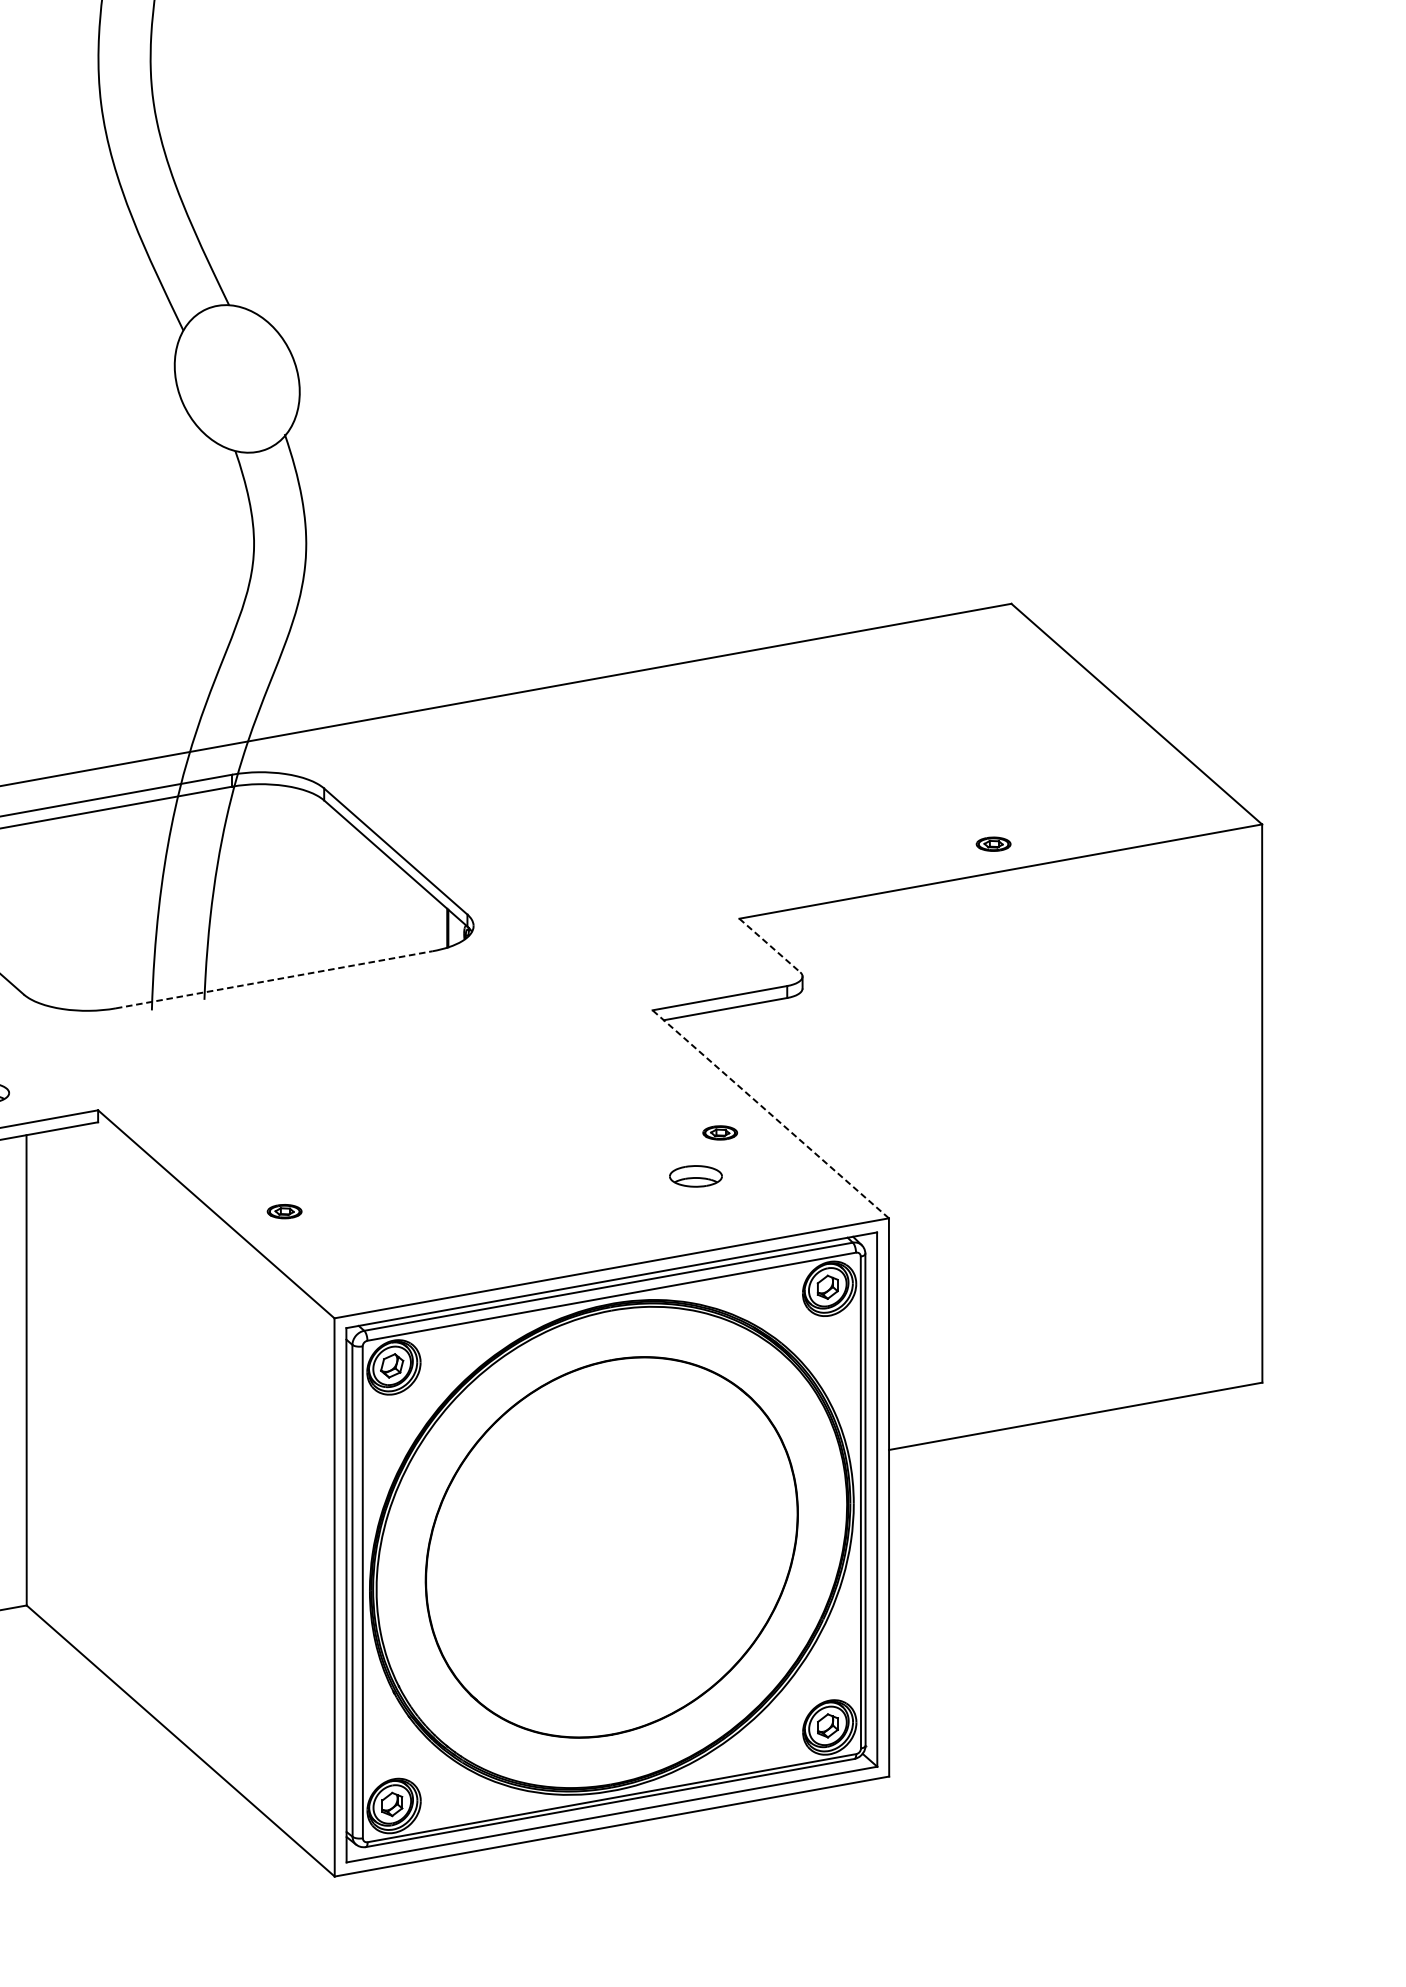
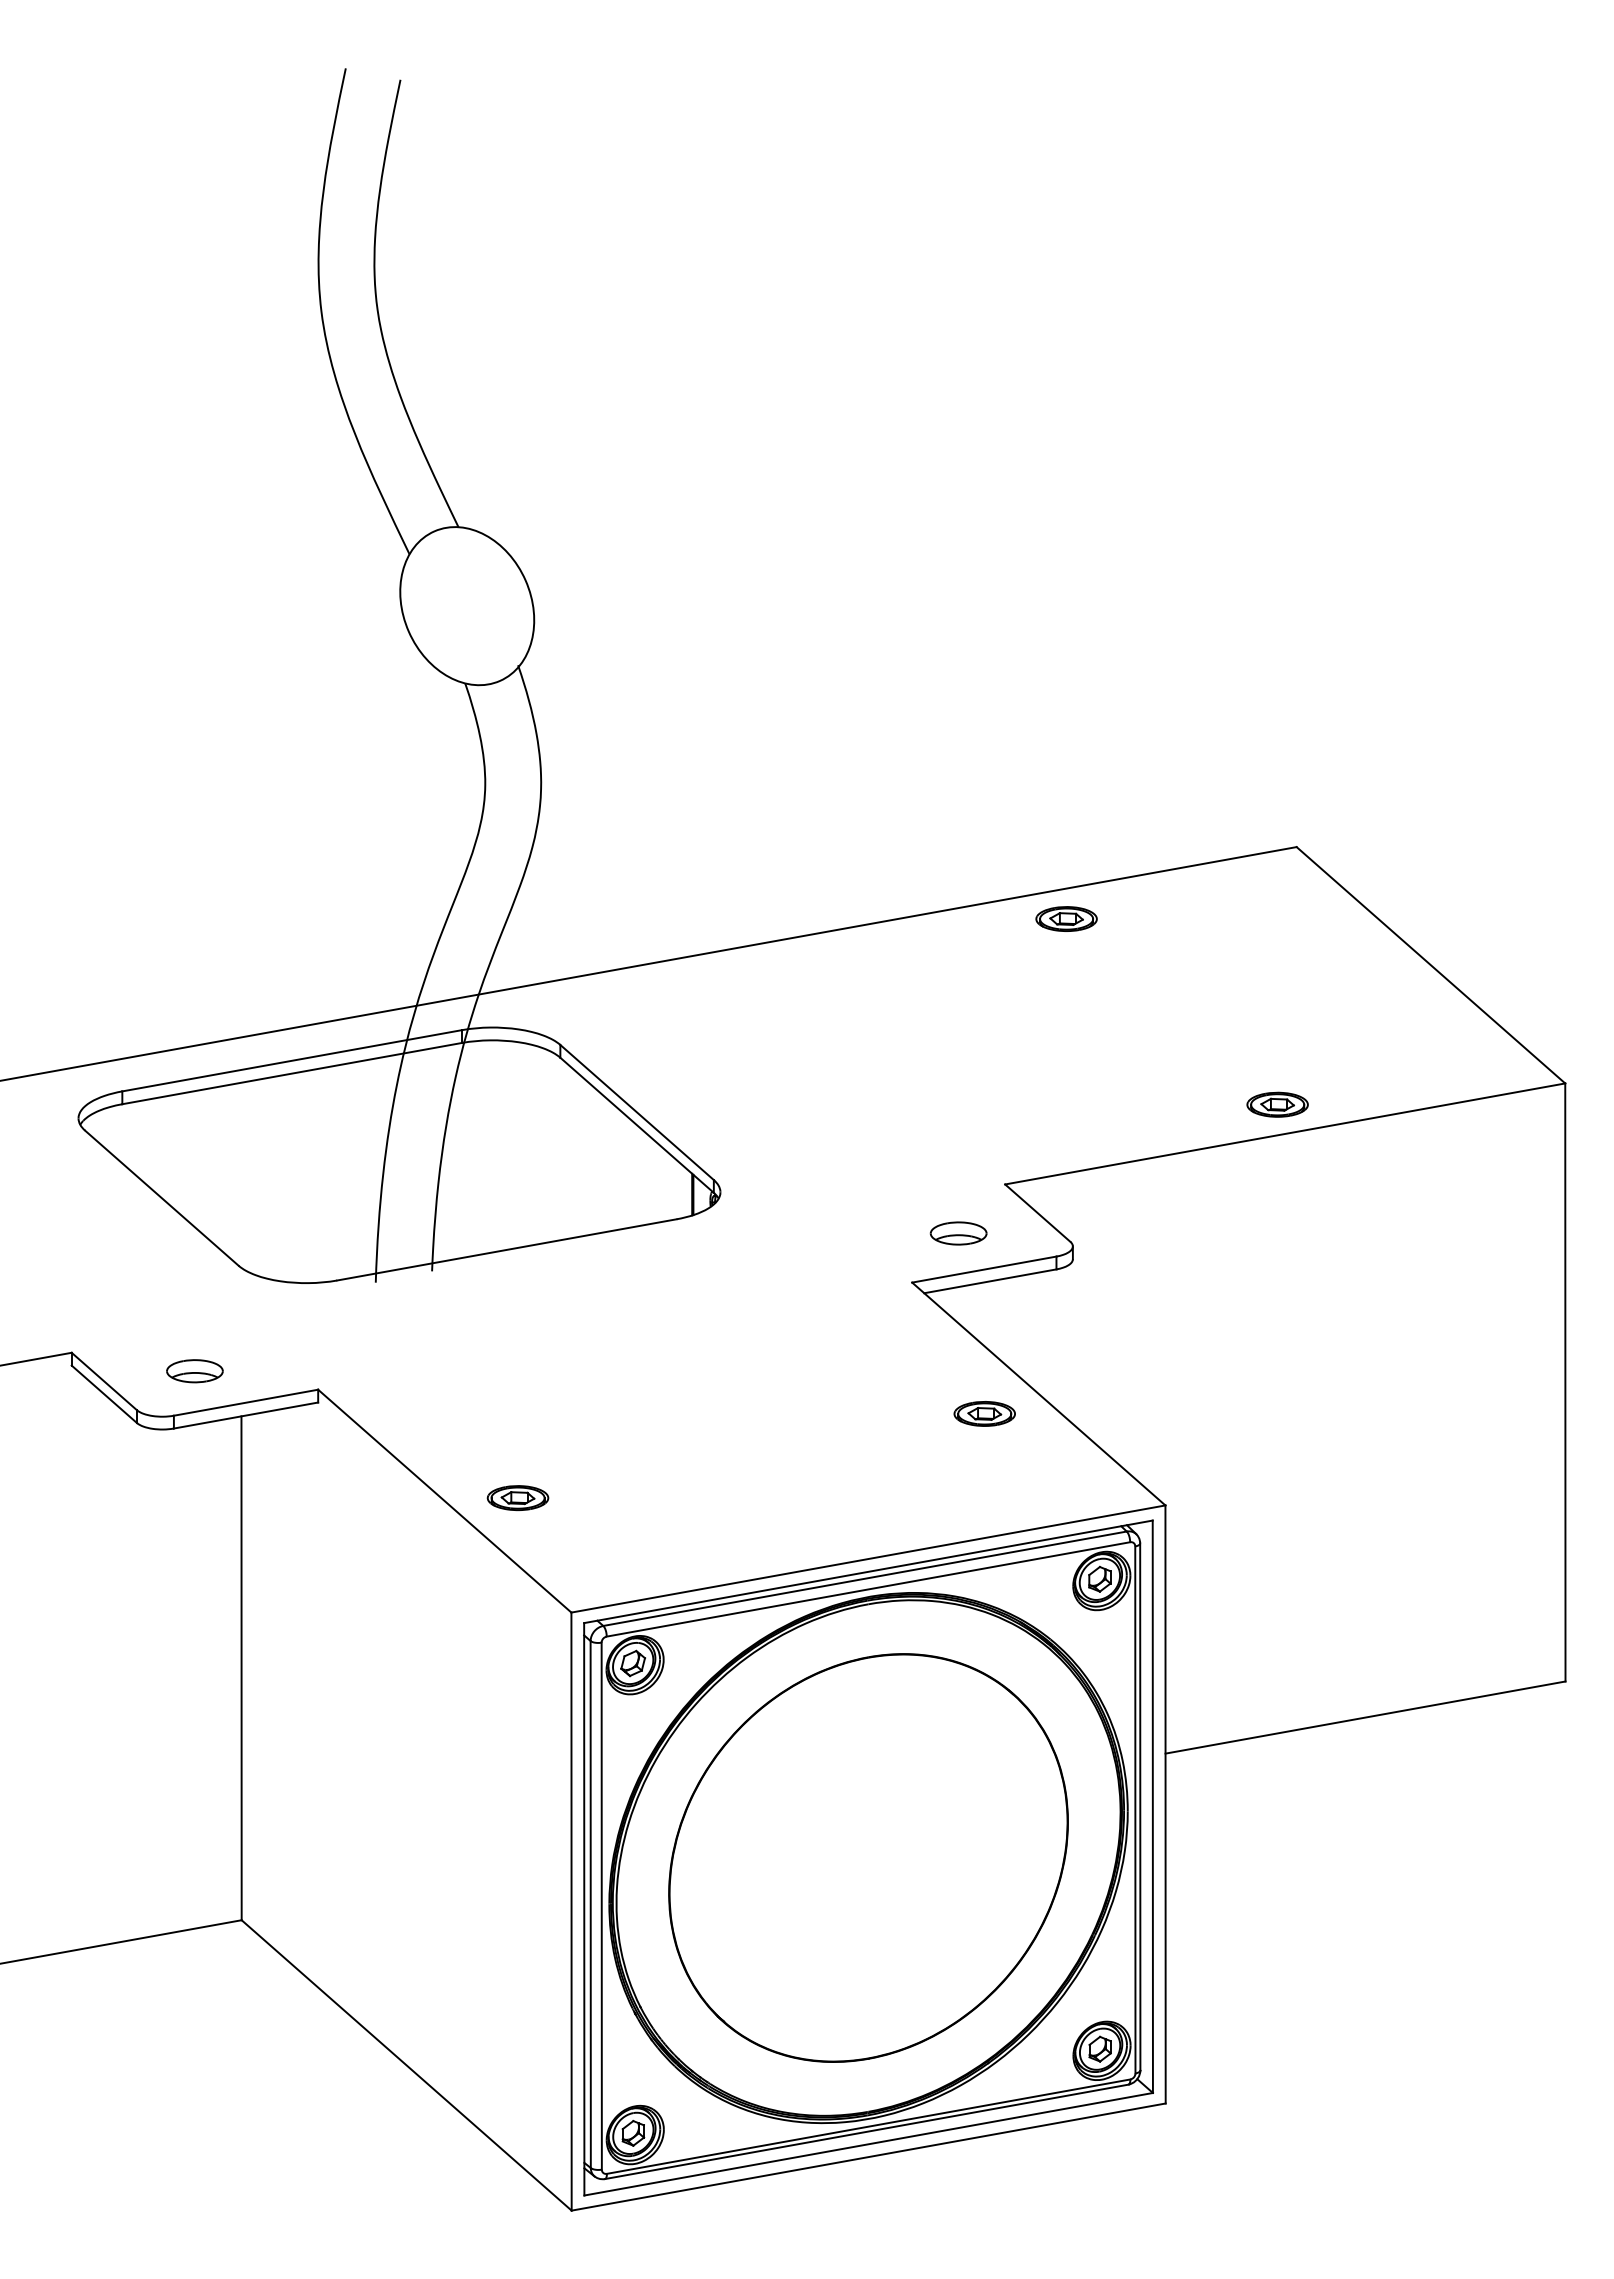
part: (796, 670) -> (1066, 918), added
part: (993, 844) -> (1277, 1104), size x1.67
line: (770, 945) -> (1038, 1213), dashed -> solid
line: (274, 979) -> (507, 1249), dashed -> solid
line: (770, 1114) -> (1038, 1394), dashed -> solid
part: (720, 1132) -> (984, 1413), size x1.67
part: (695, 1176) -> (958, 1233), moved
part: (284, 1211) -> (517, 1498), size x1.67

